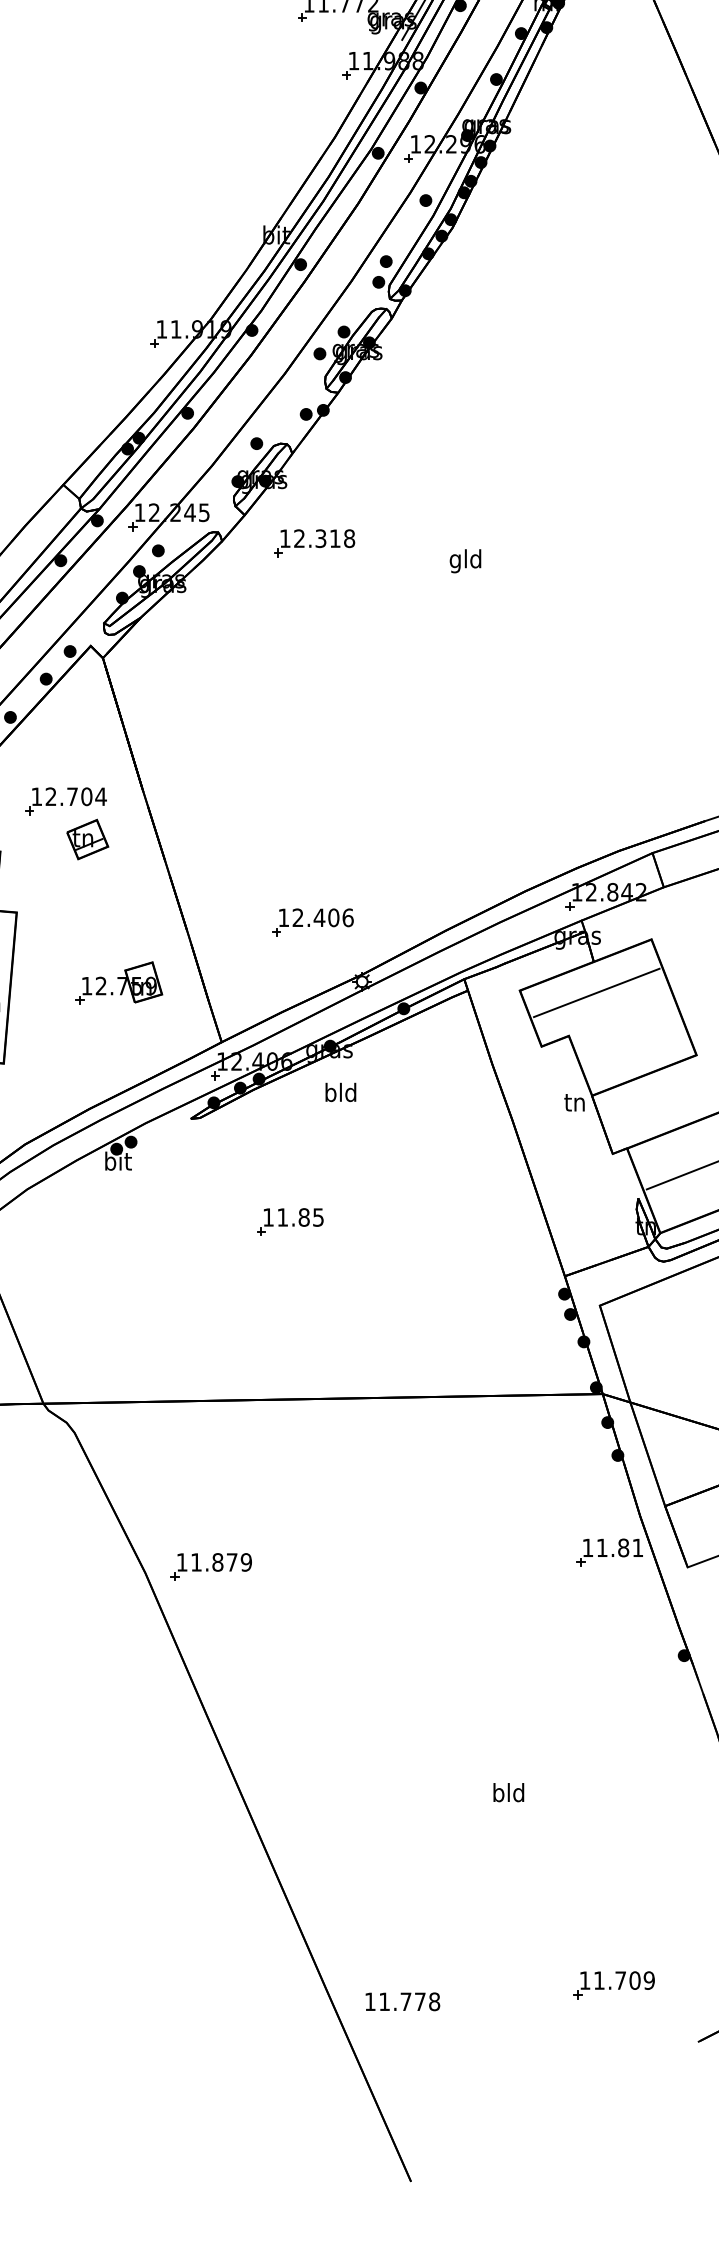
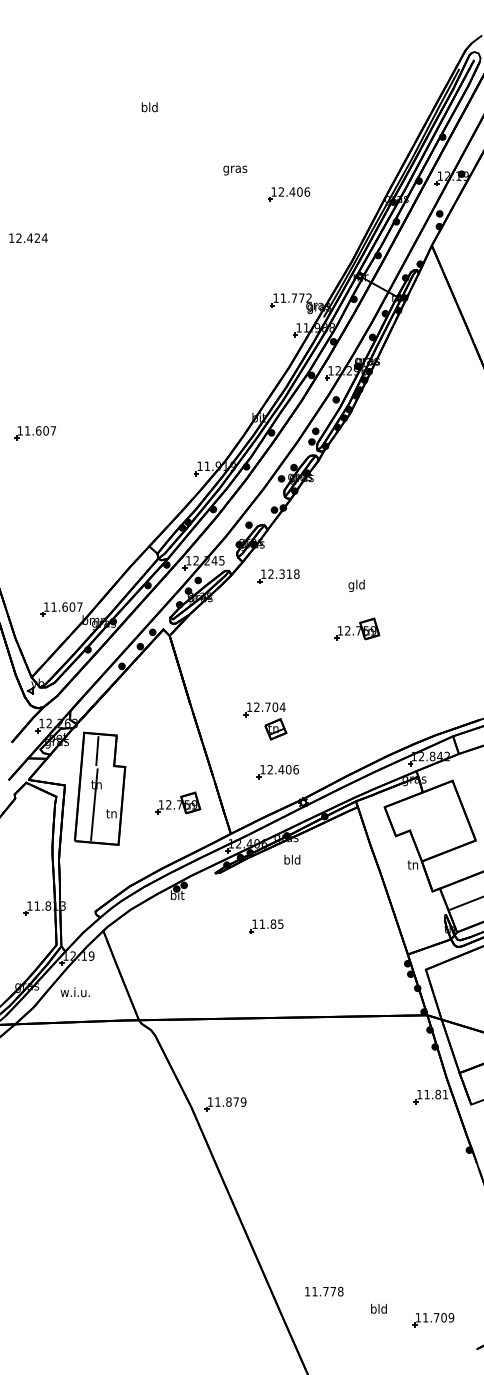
part: (467, 644) -> (357, 628), added
part: (67, 824) -> (265, 721), moved
line: (595, 991) -> (423, 807), removed
text: (507, 1792) -> (378, 1308), moved
text: (403, 2001) -> (324, 1291), moved

